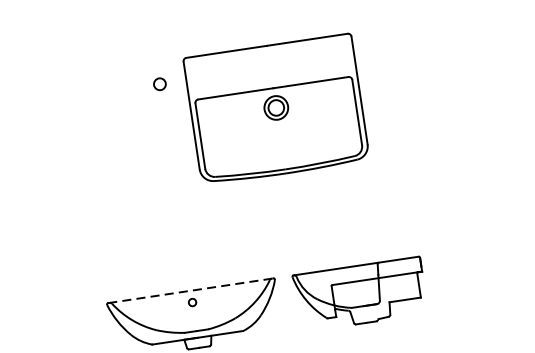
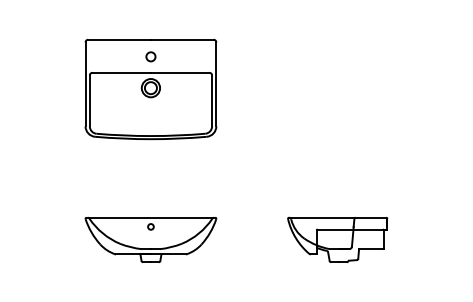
part: (276, 109) -> (150, 89), moved
line: (191, 290) -> (151, 217), dashed -> solid
part: (359, 294) -> (337, 239), moved

